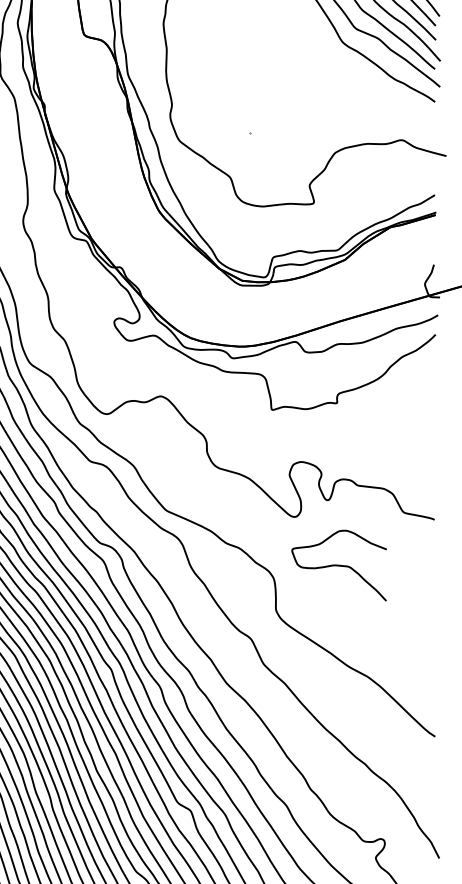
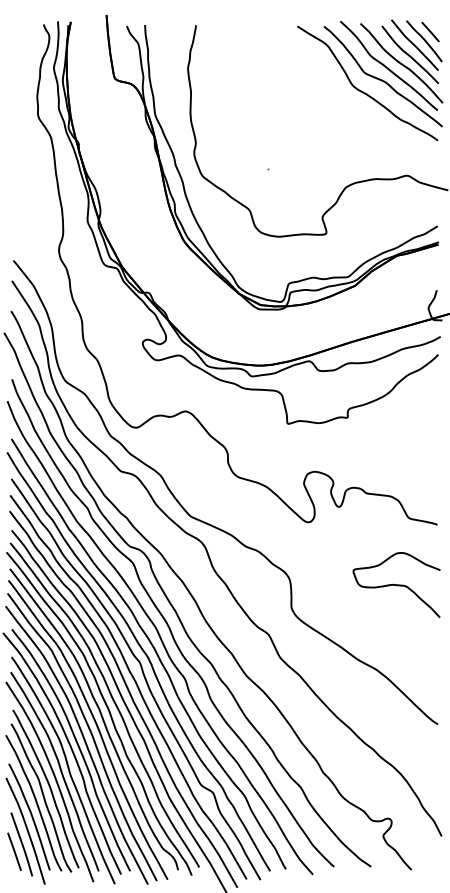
curve: (339, 566) -> (396, 585), moved

